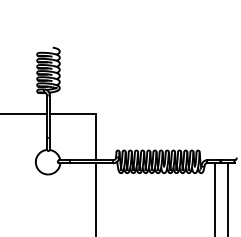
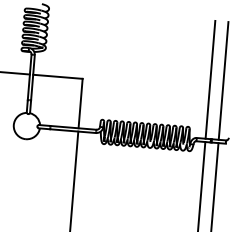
line: (215, 105) -> (210, 80), added
line: (227, 105) -> (223, 81), added

